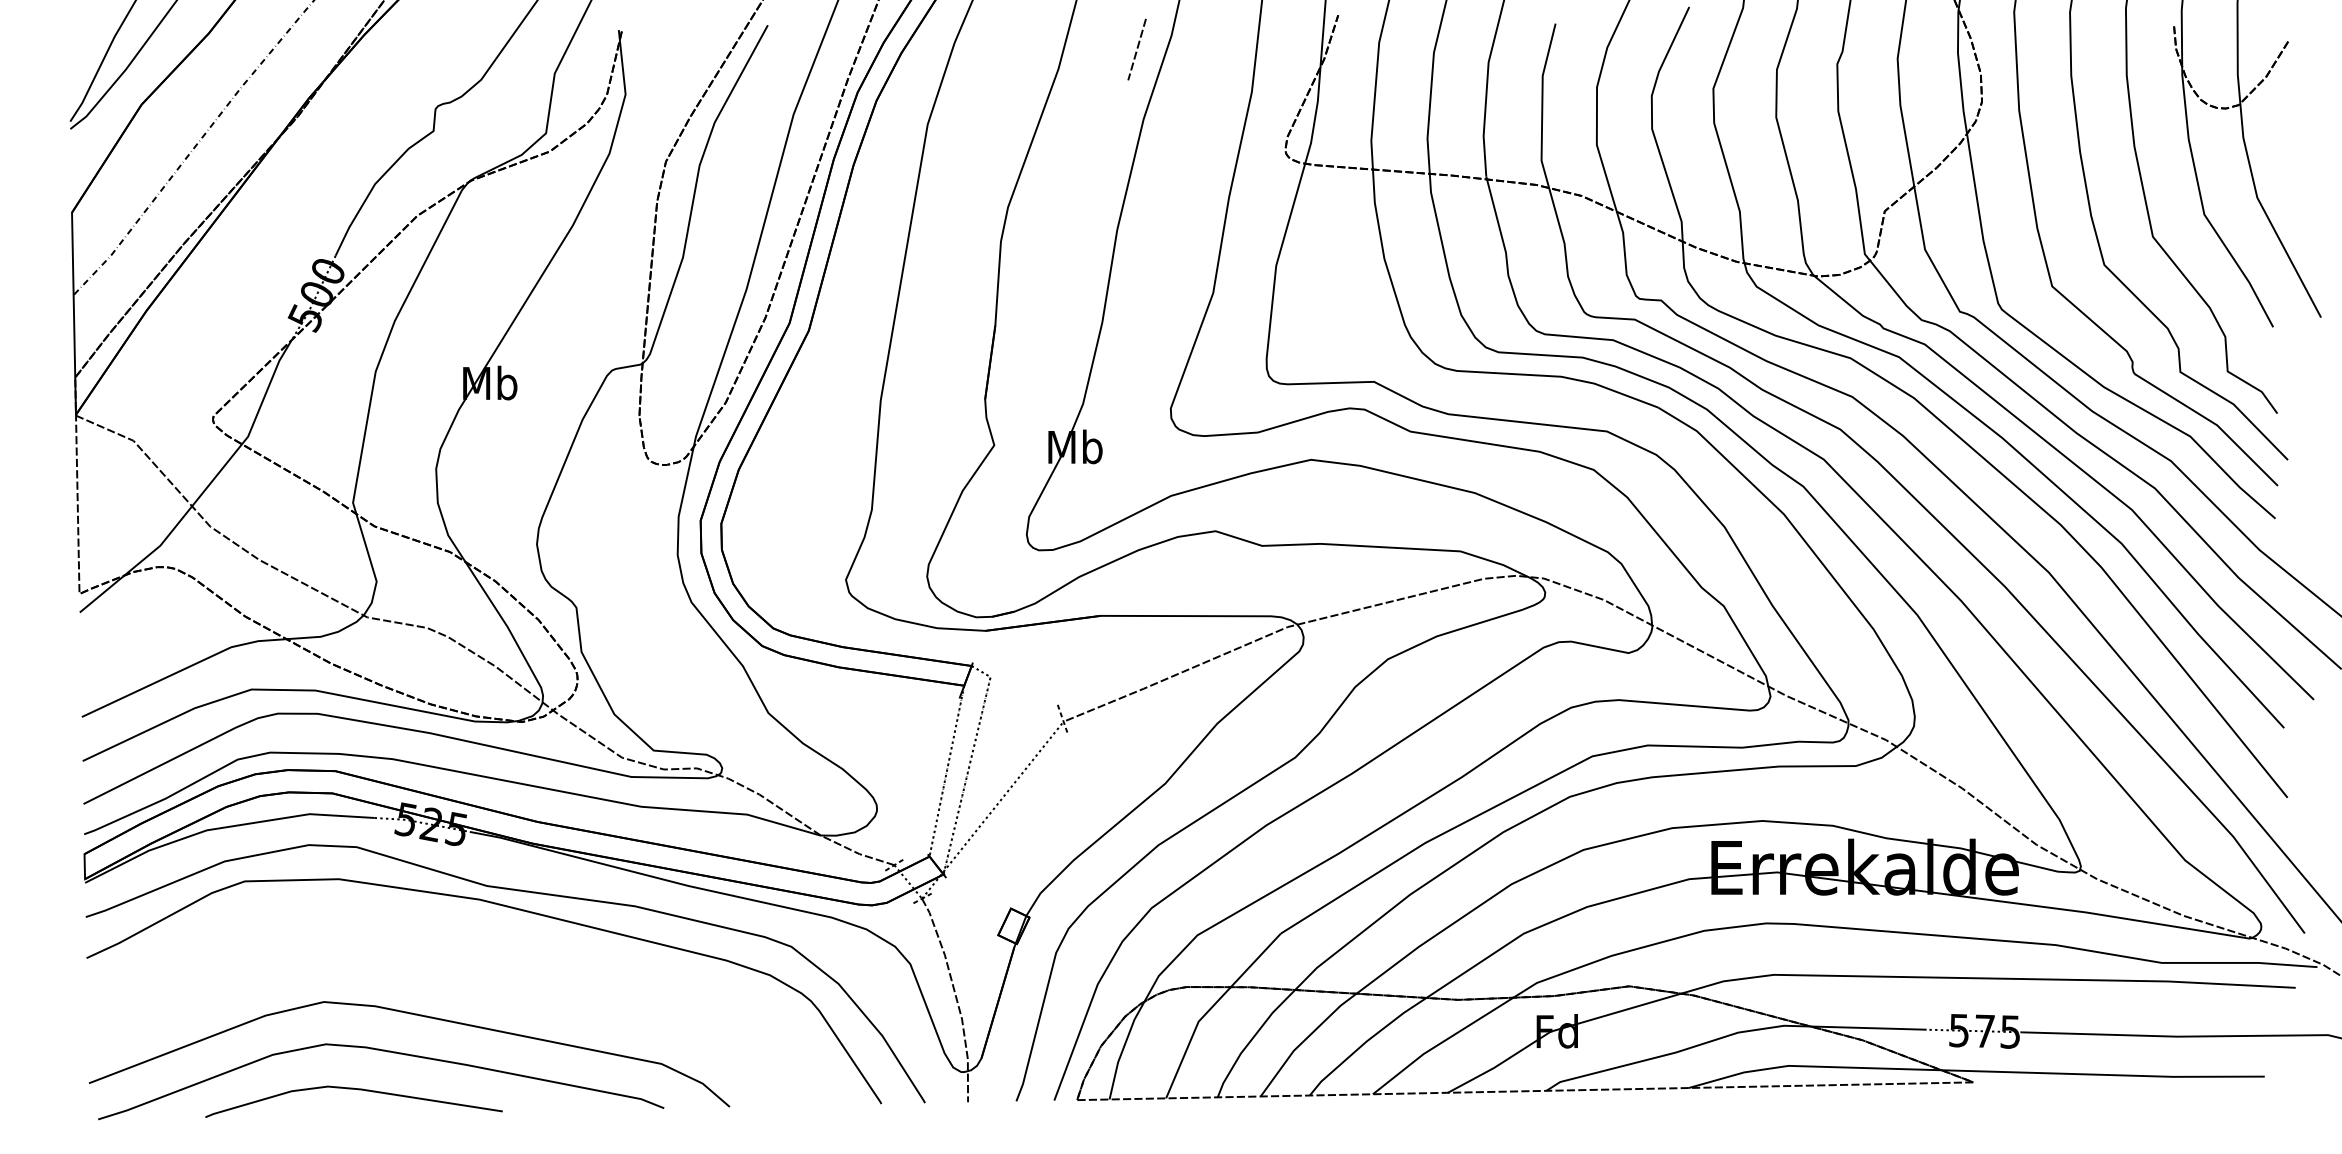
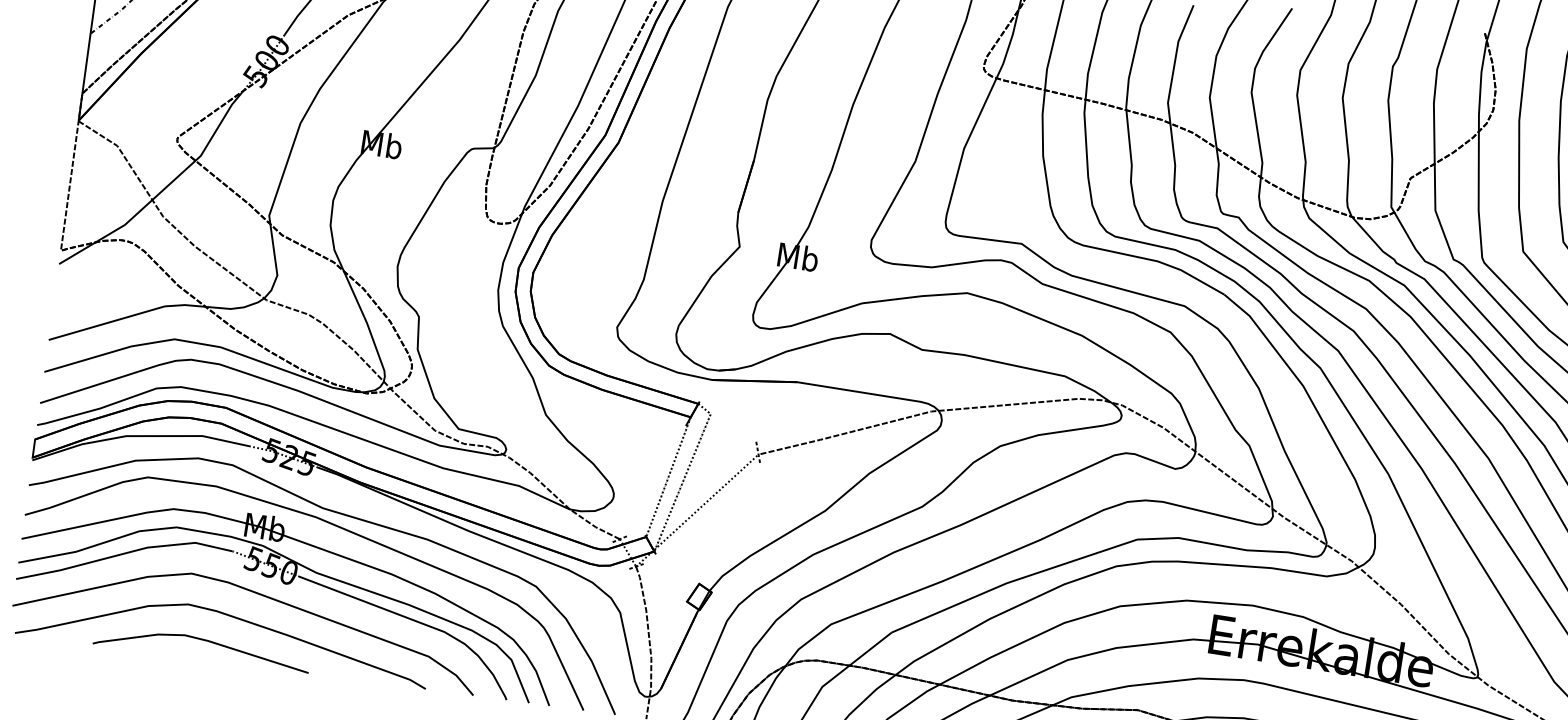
part: (457, 996) -> (288, 584), added

